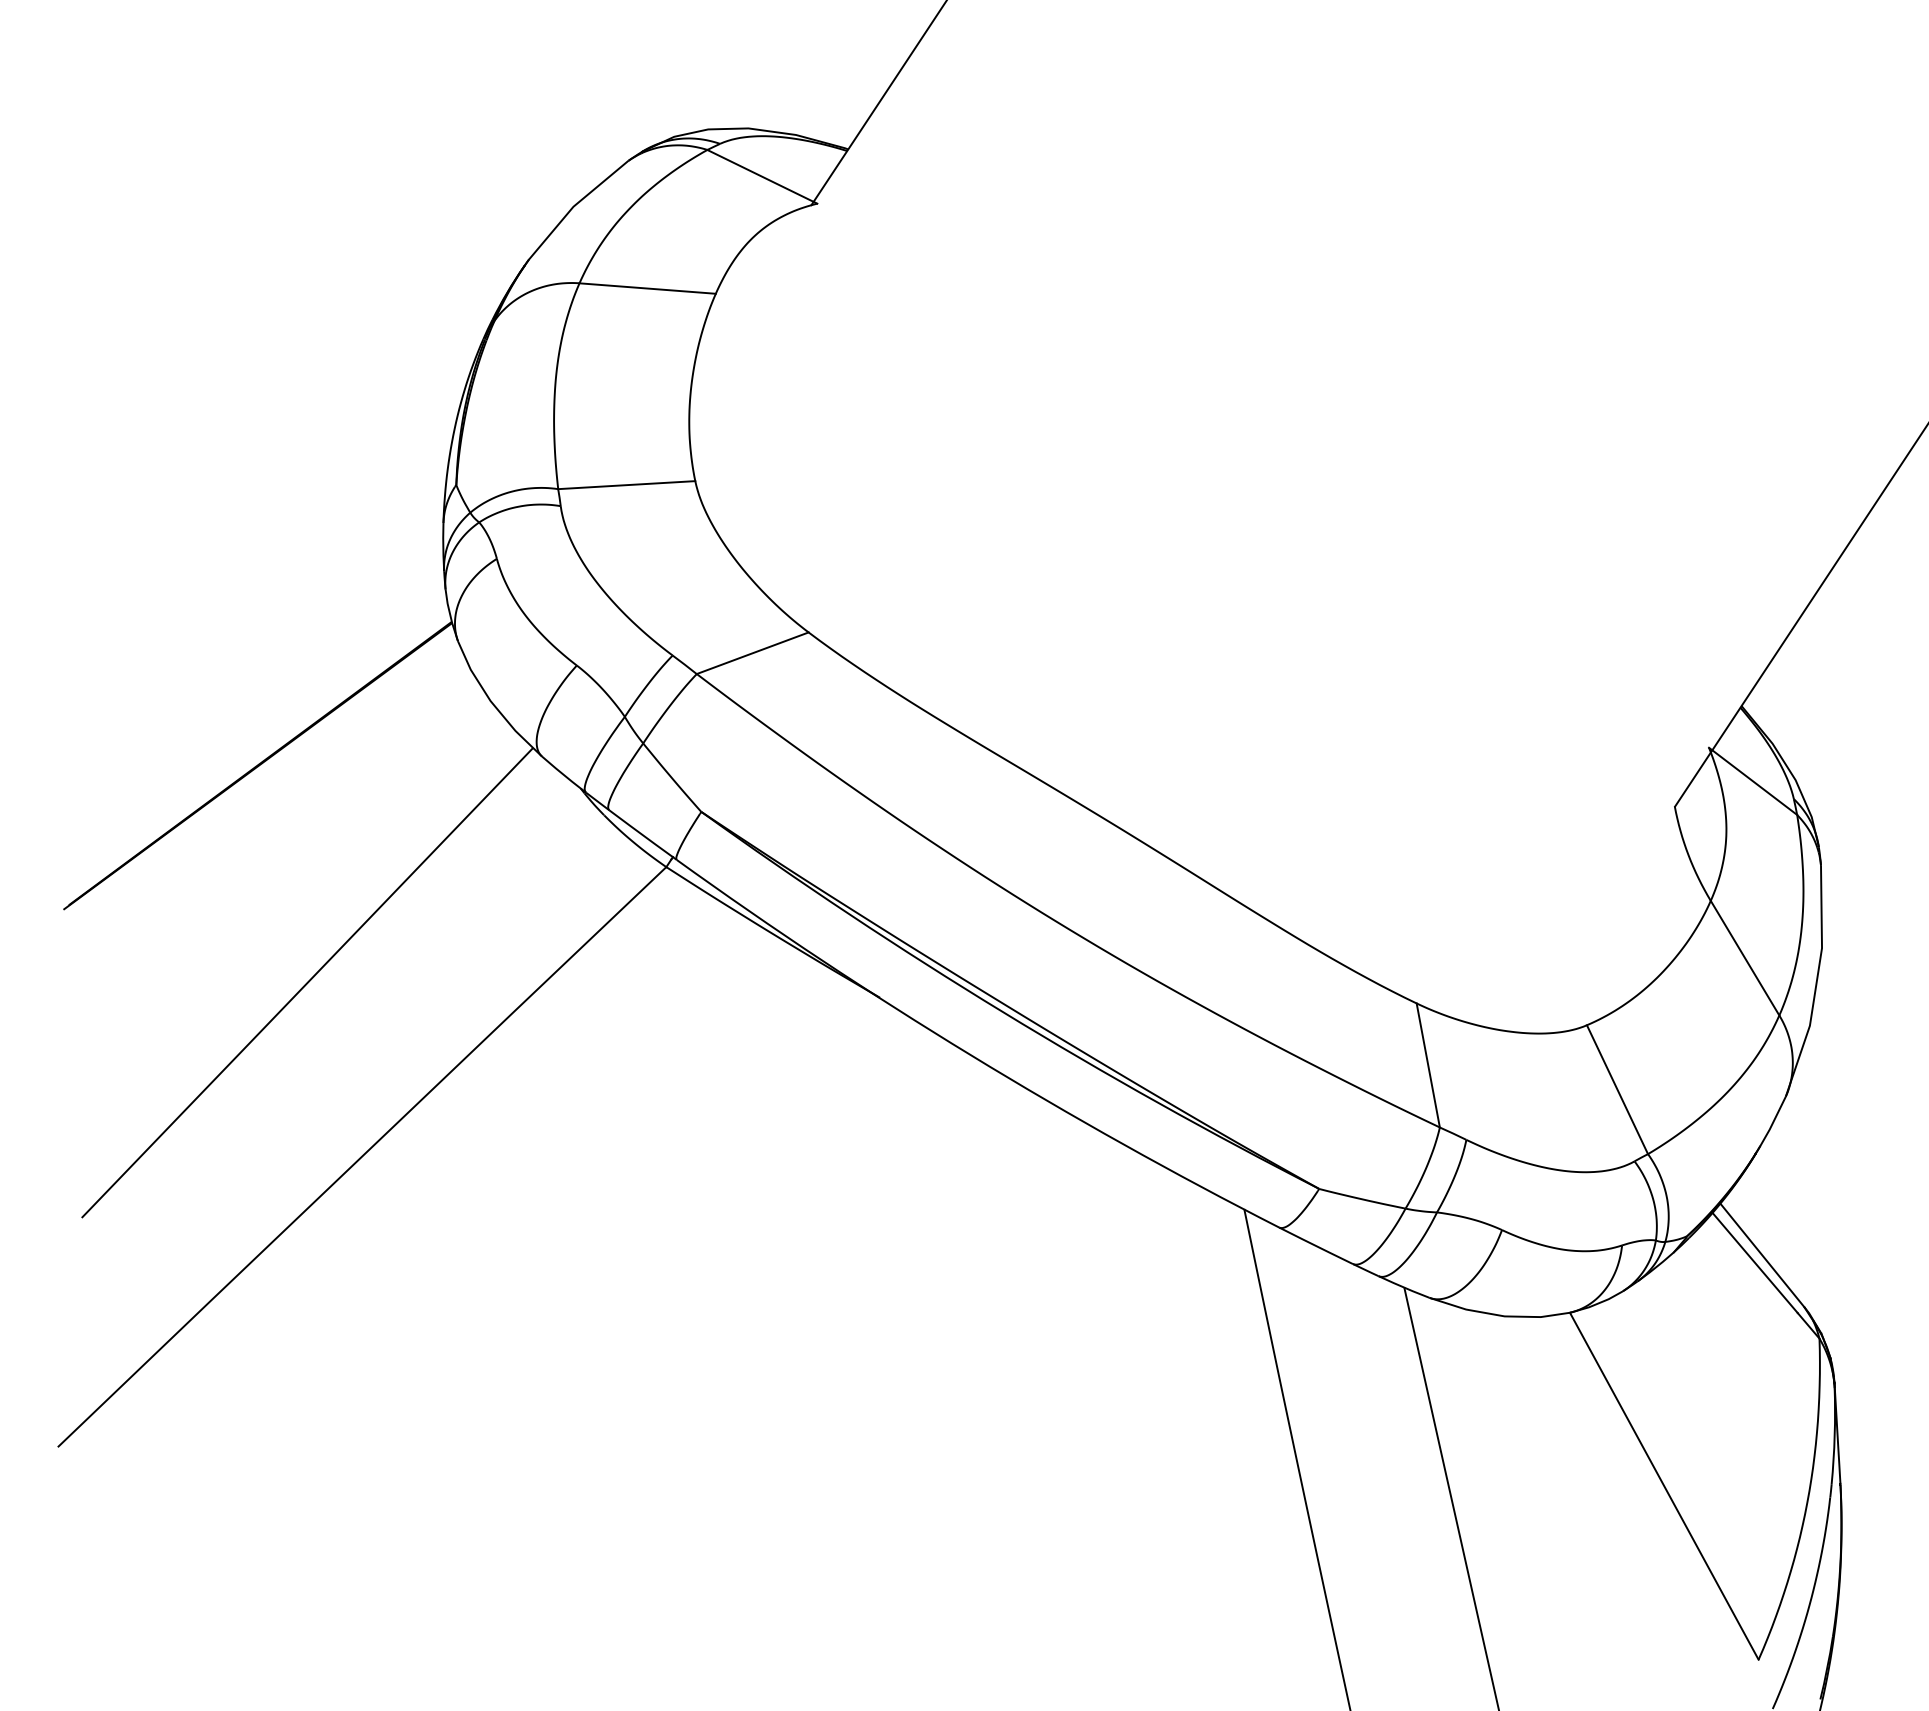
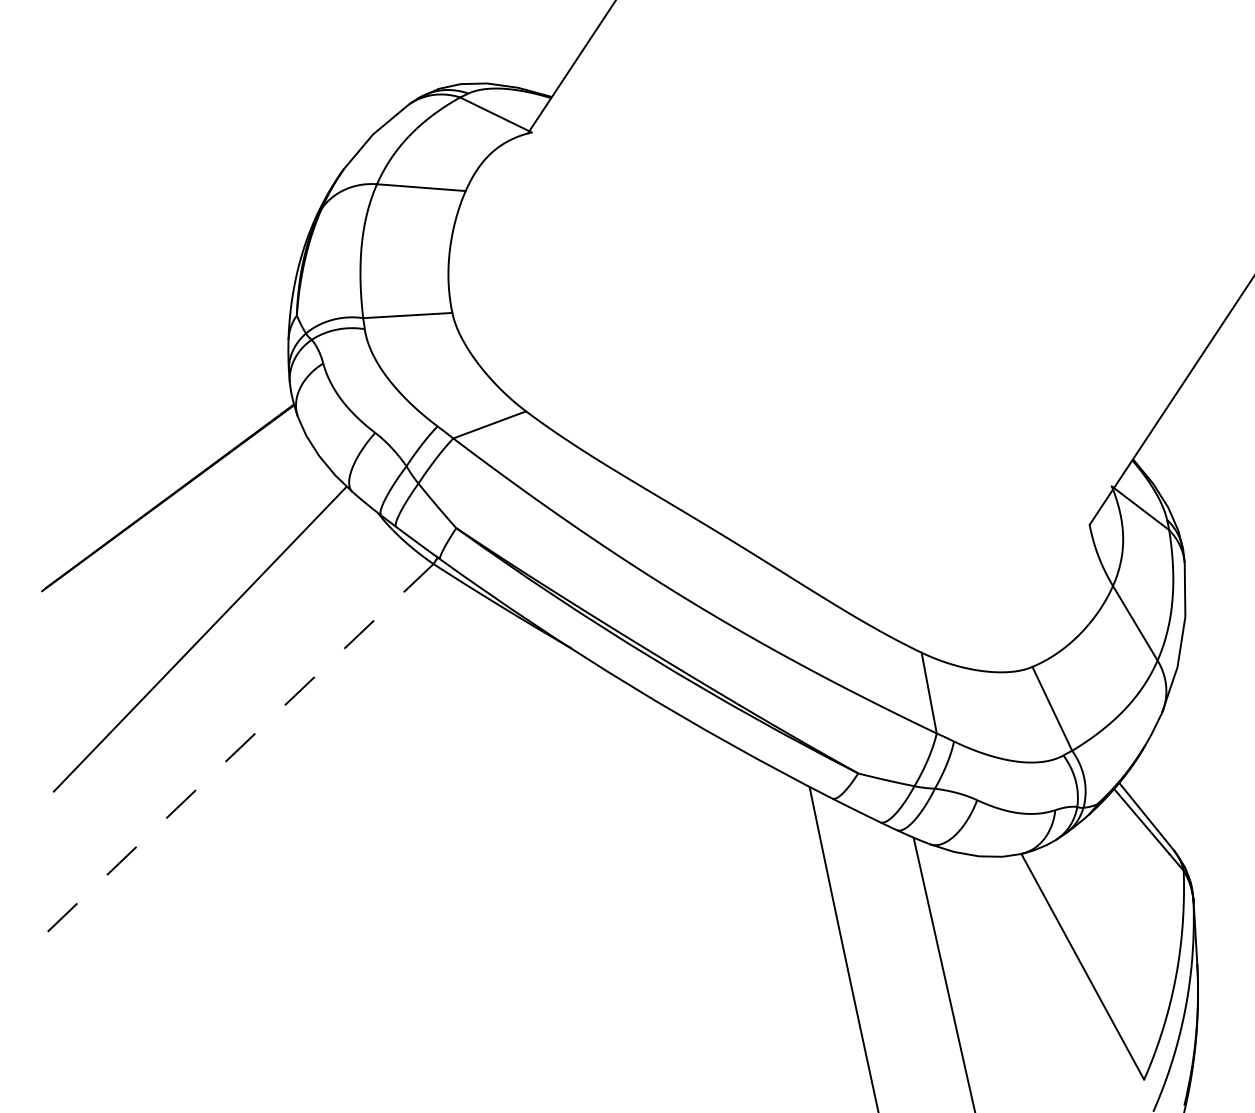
arc: (361, 1156) -> (235, 752), solid -> dashed

